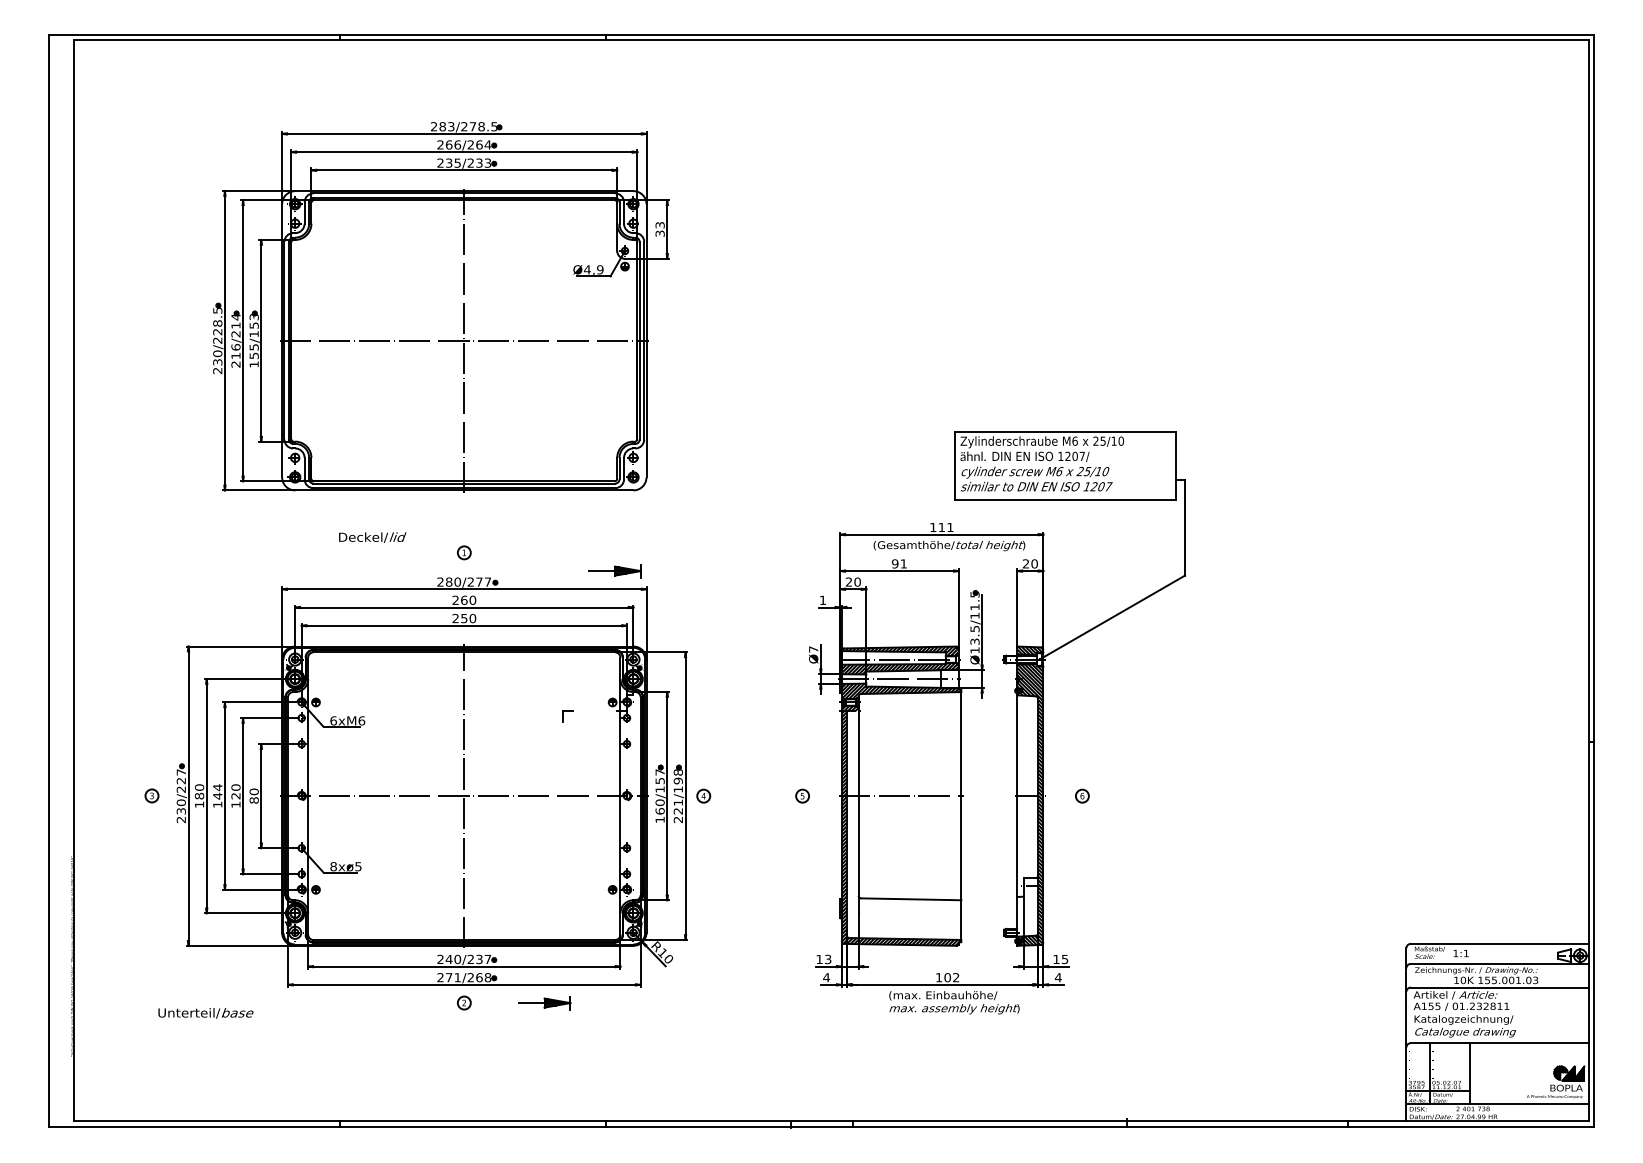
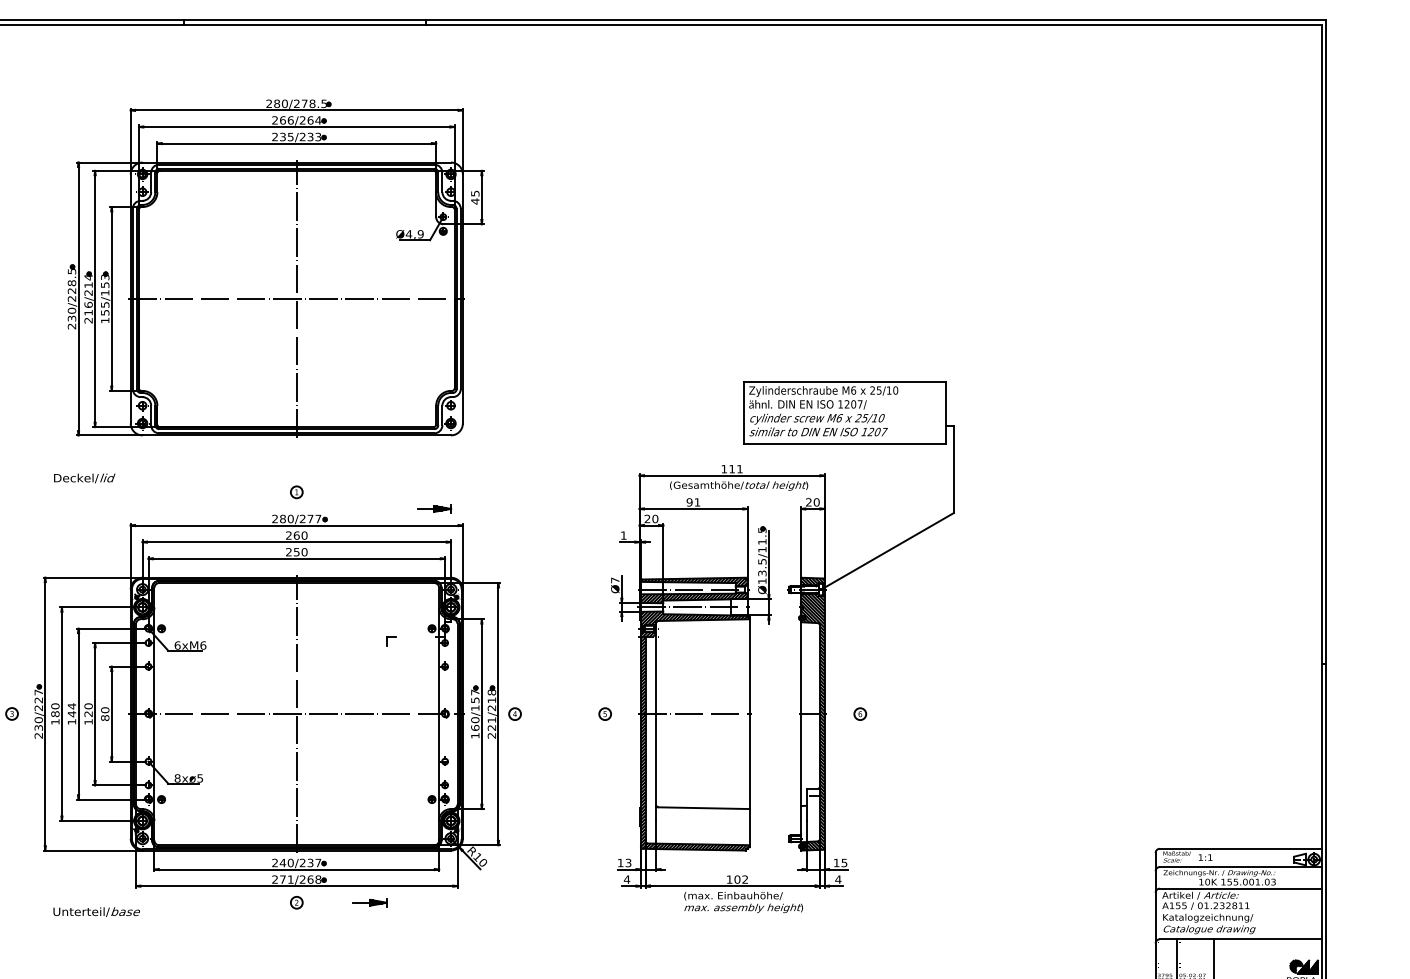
text: (451, 126) -> (285, 103), 283/278.5 -> 280/278.5
text: (659, 229) -> (474, 197), 33 -> 45
text: (372, 537) -> (84, 478), moved
part: (615, 570) -> (434, 508), size x0.71
text: (677, 784) -> (491, 703), 221/198 -> 221/218
part: (544, 1002) -> (369, 902), size x0.71
text: (205, 1013) -> (96, 912), moved

